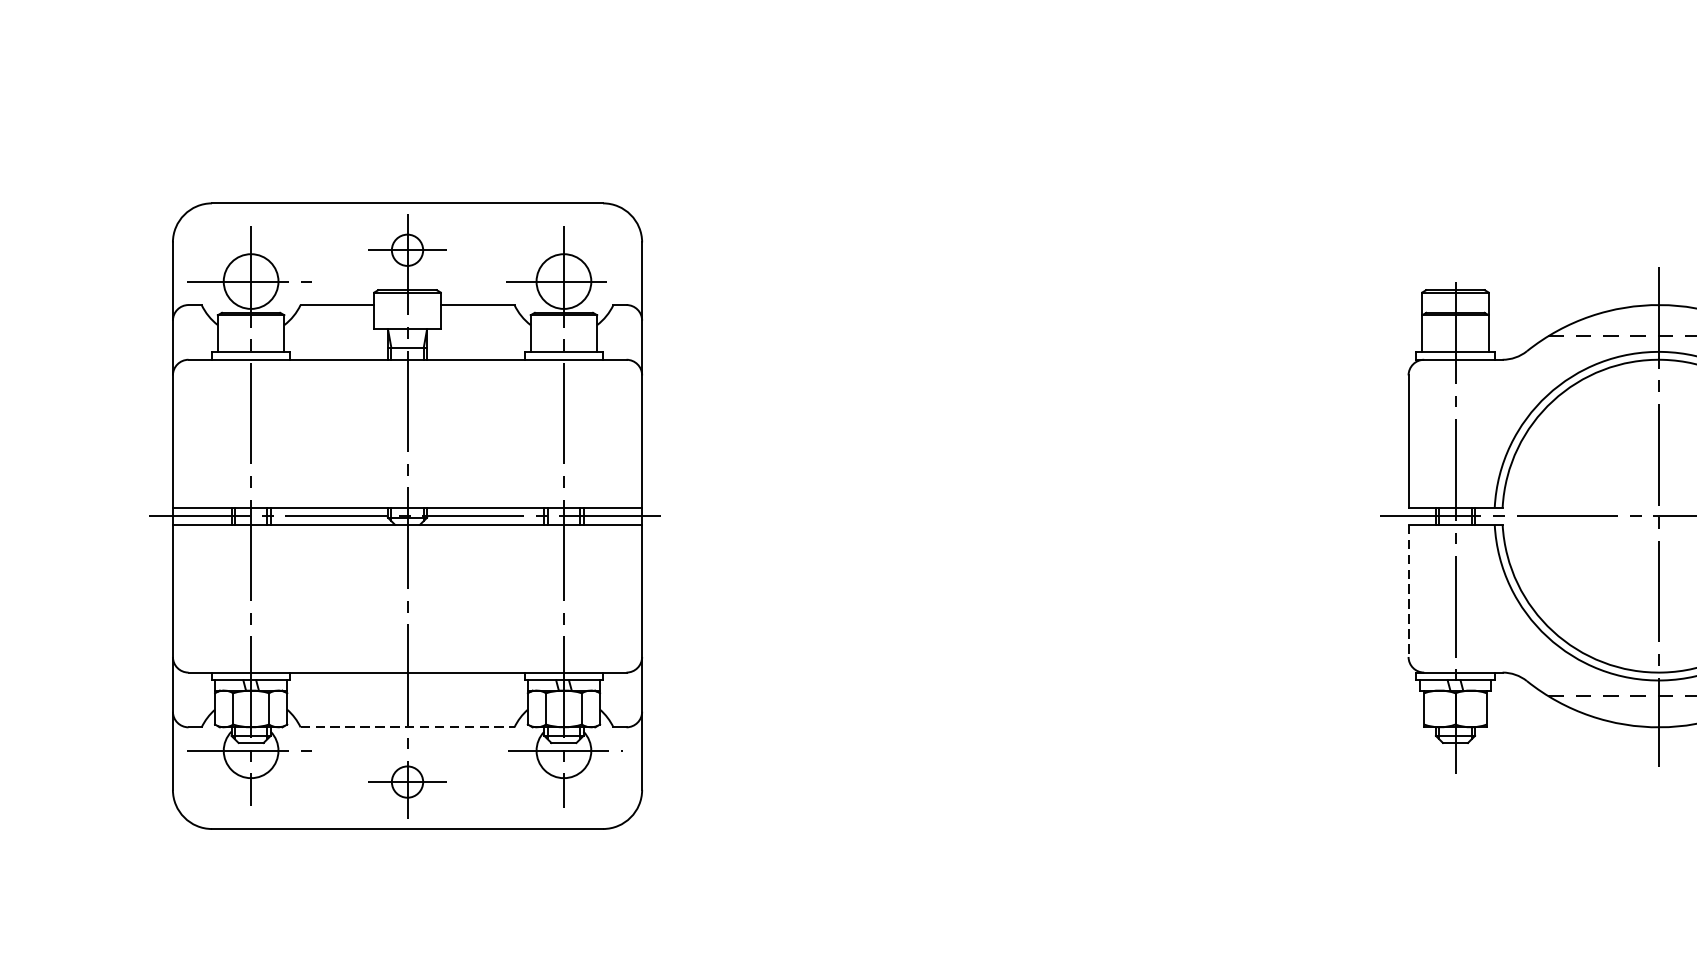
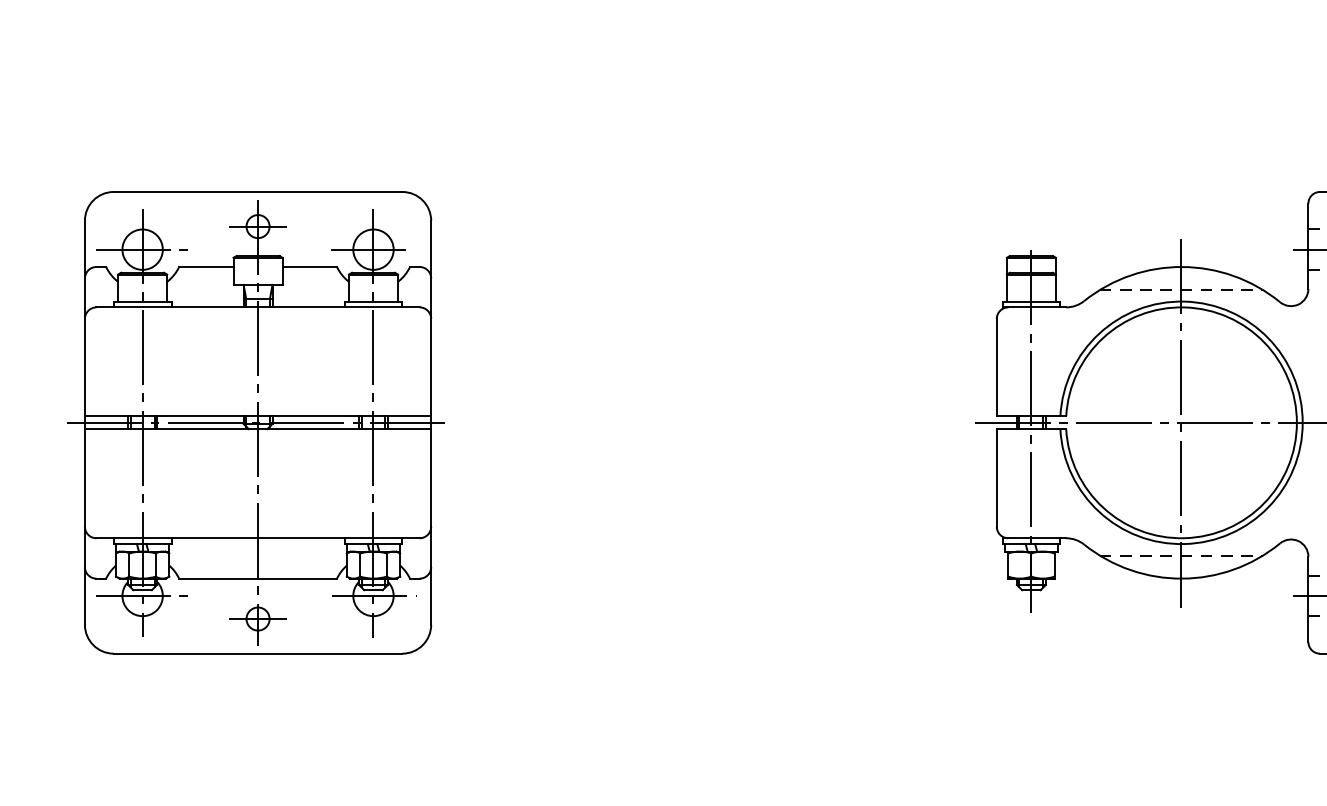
line: (1408, 590) -> (996, 477), dashed -> solid
line: (408, 727) -> (258, 578), dashed -> solid

